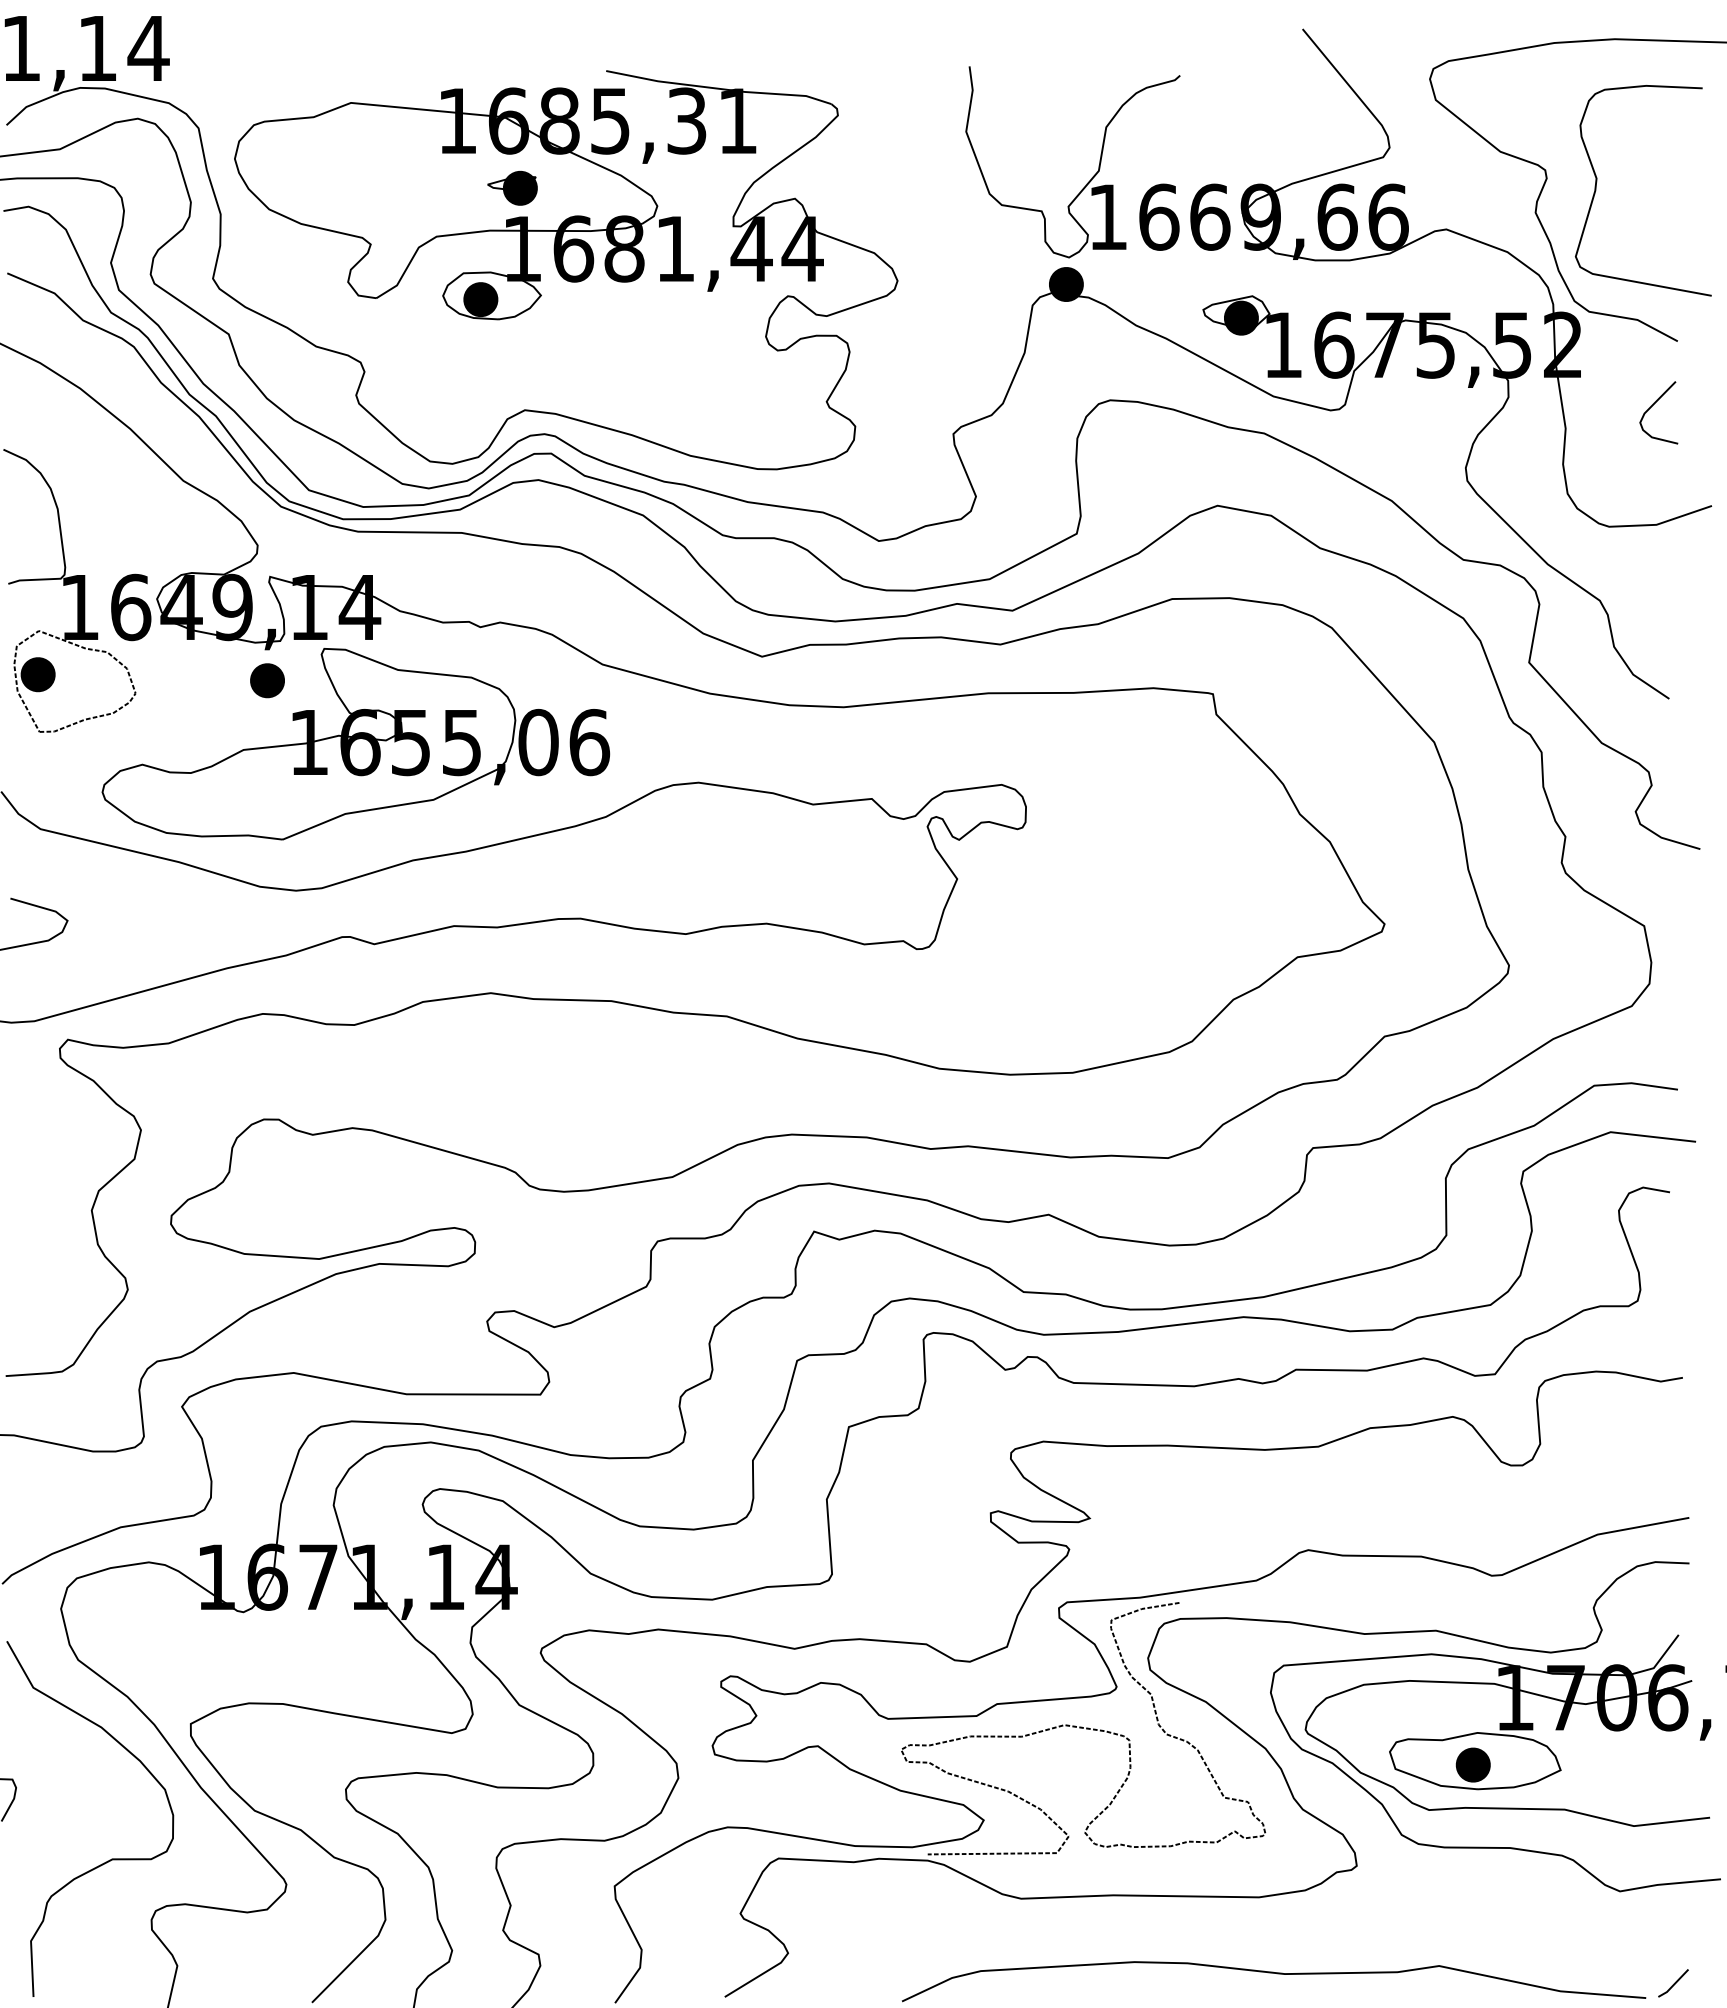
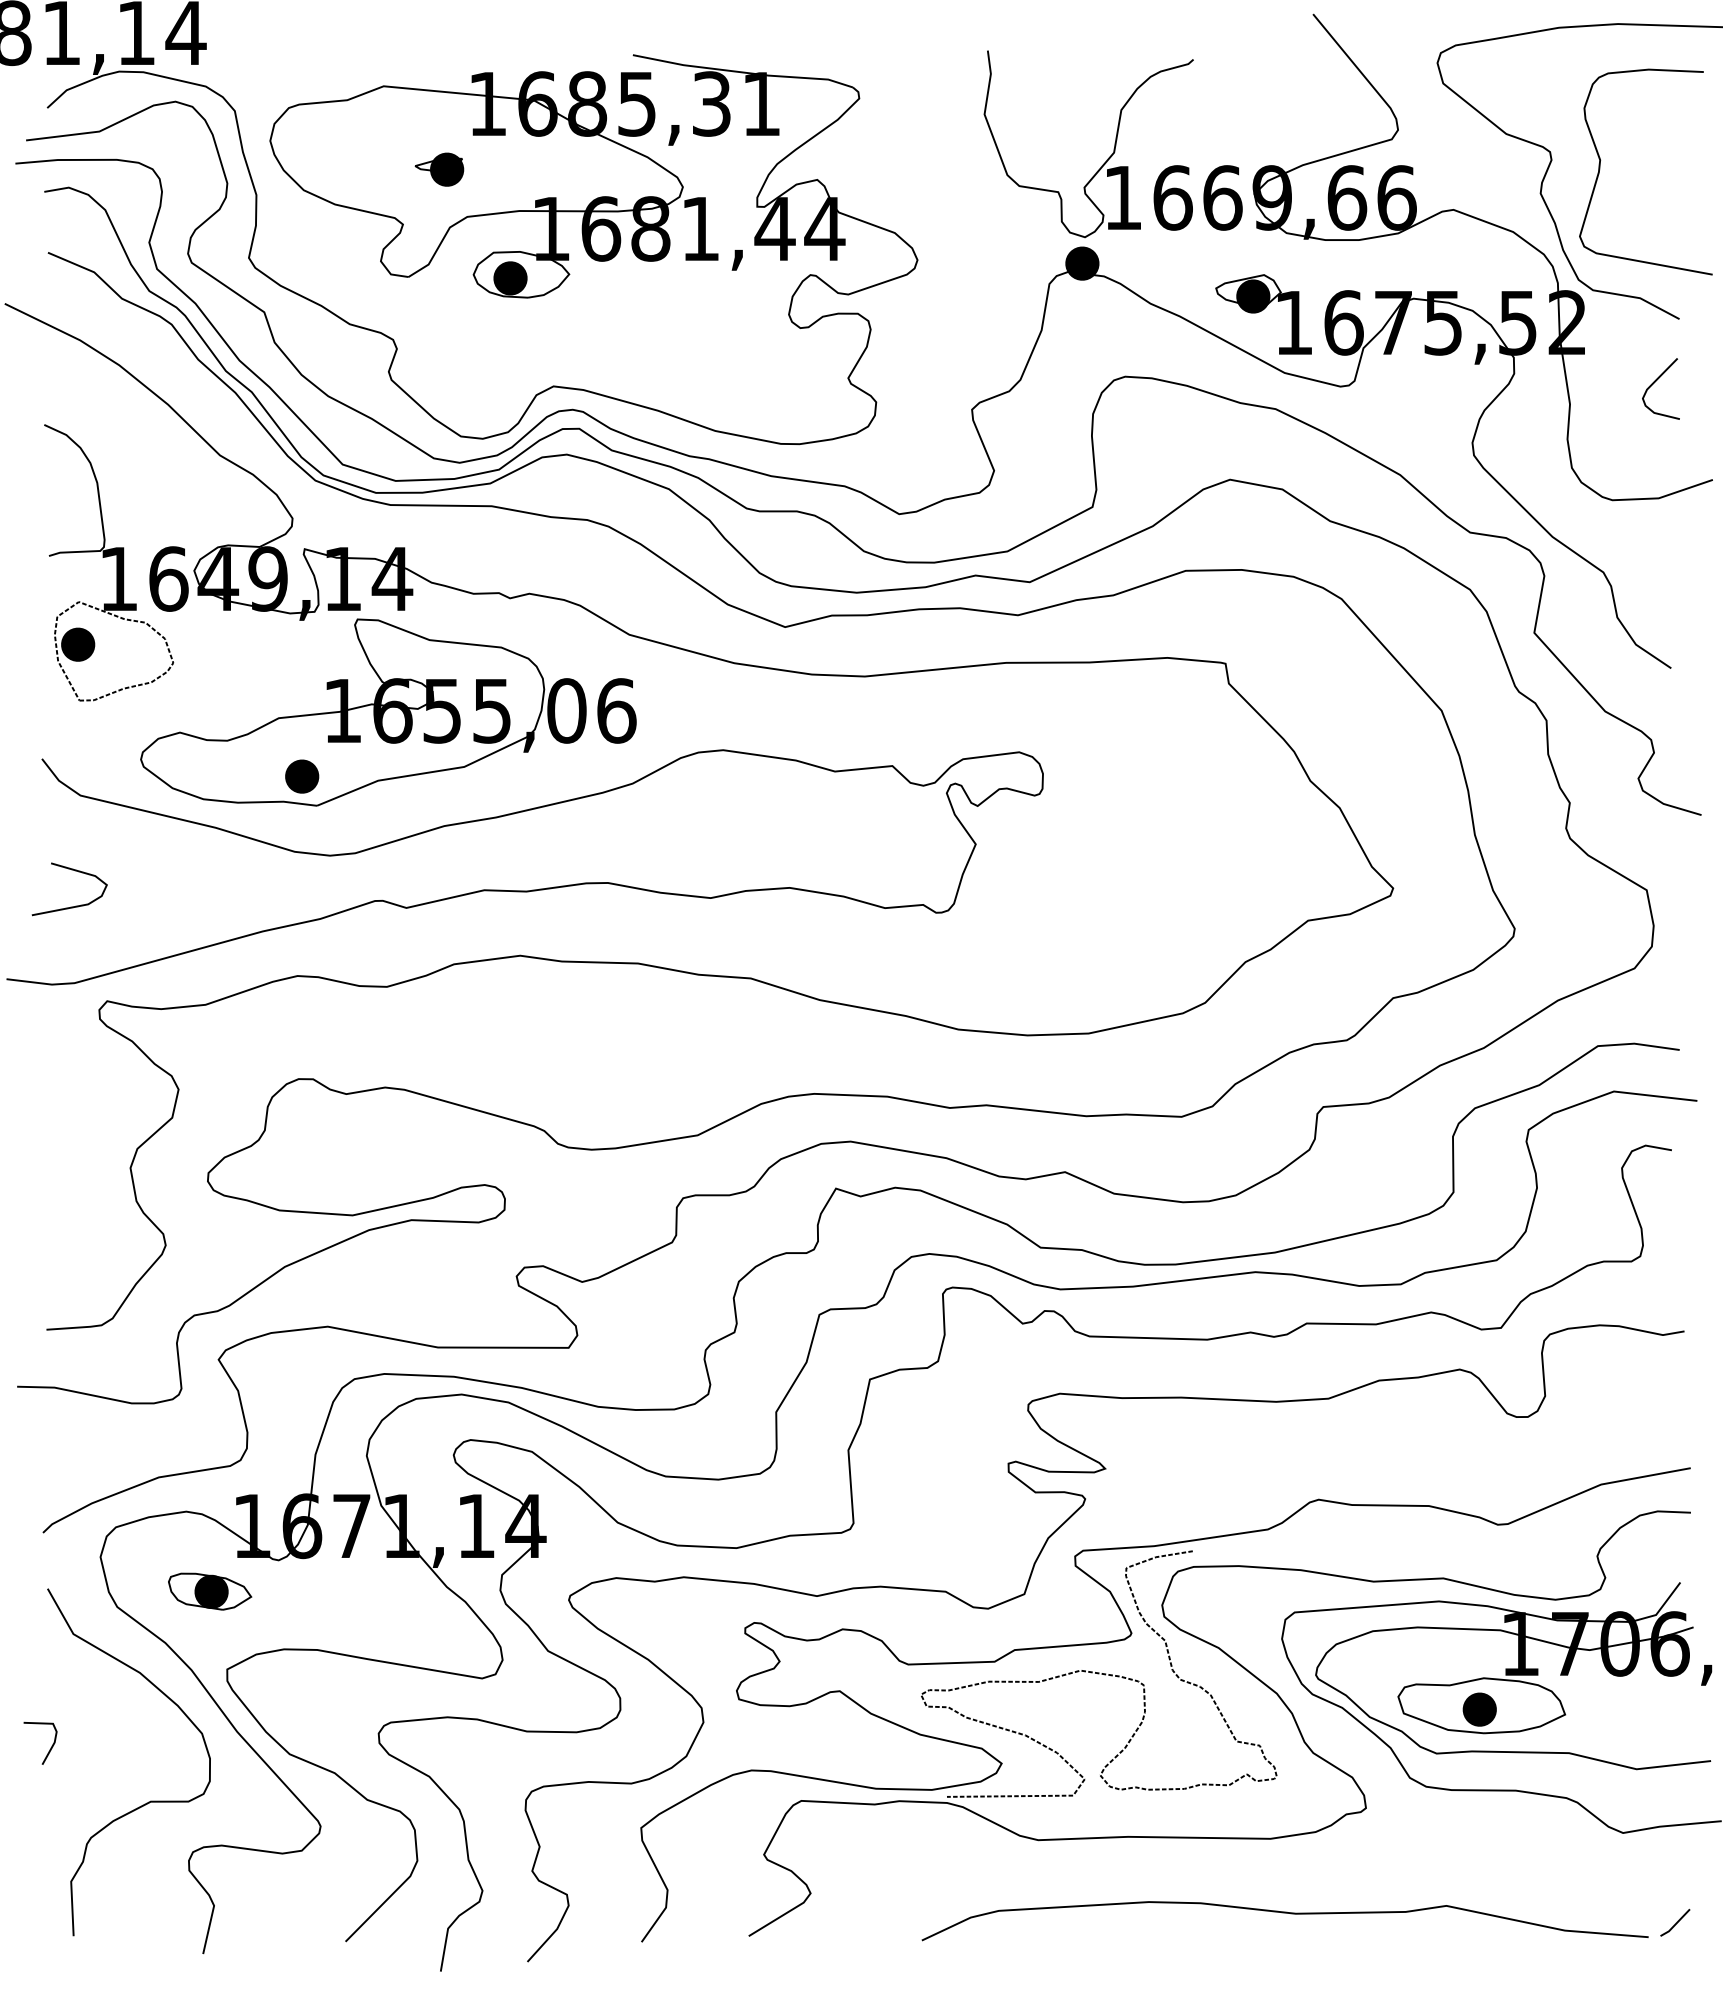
part: (512, 188) -> (439, 169), moved
part: (267, 680) -> (302, 776), moved
part: (173, 1644) -> (210, 1591), added

